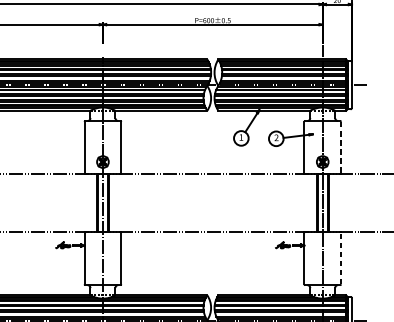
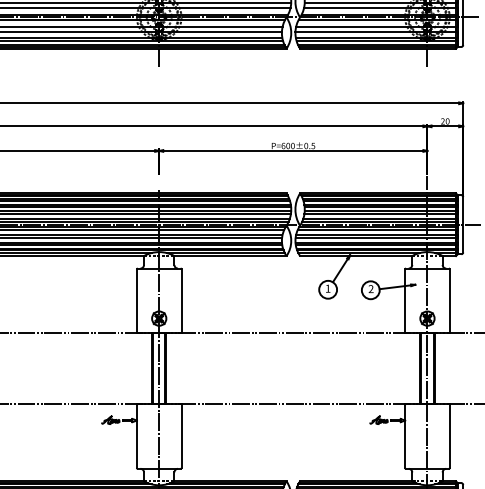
line: (340, 148) -> (449, 301), dashed -> solid
line: (340, 258) -> (449, 436), dashed -> solid

